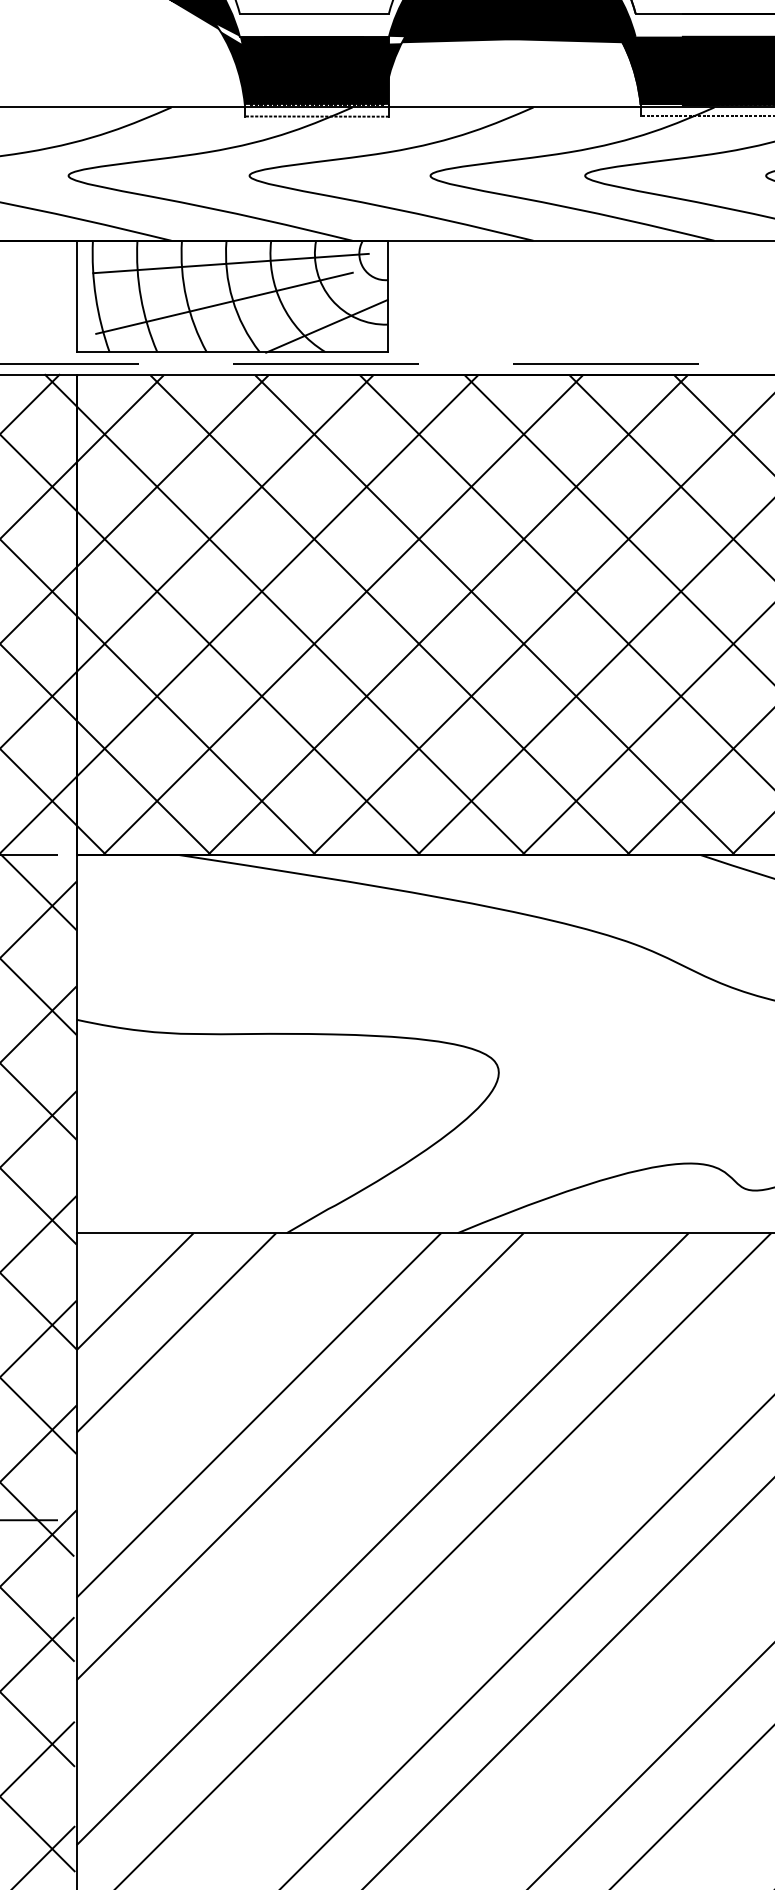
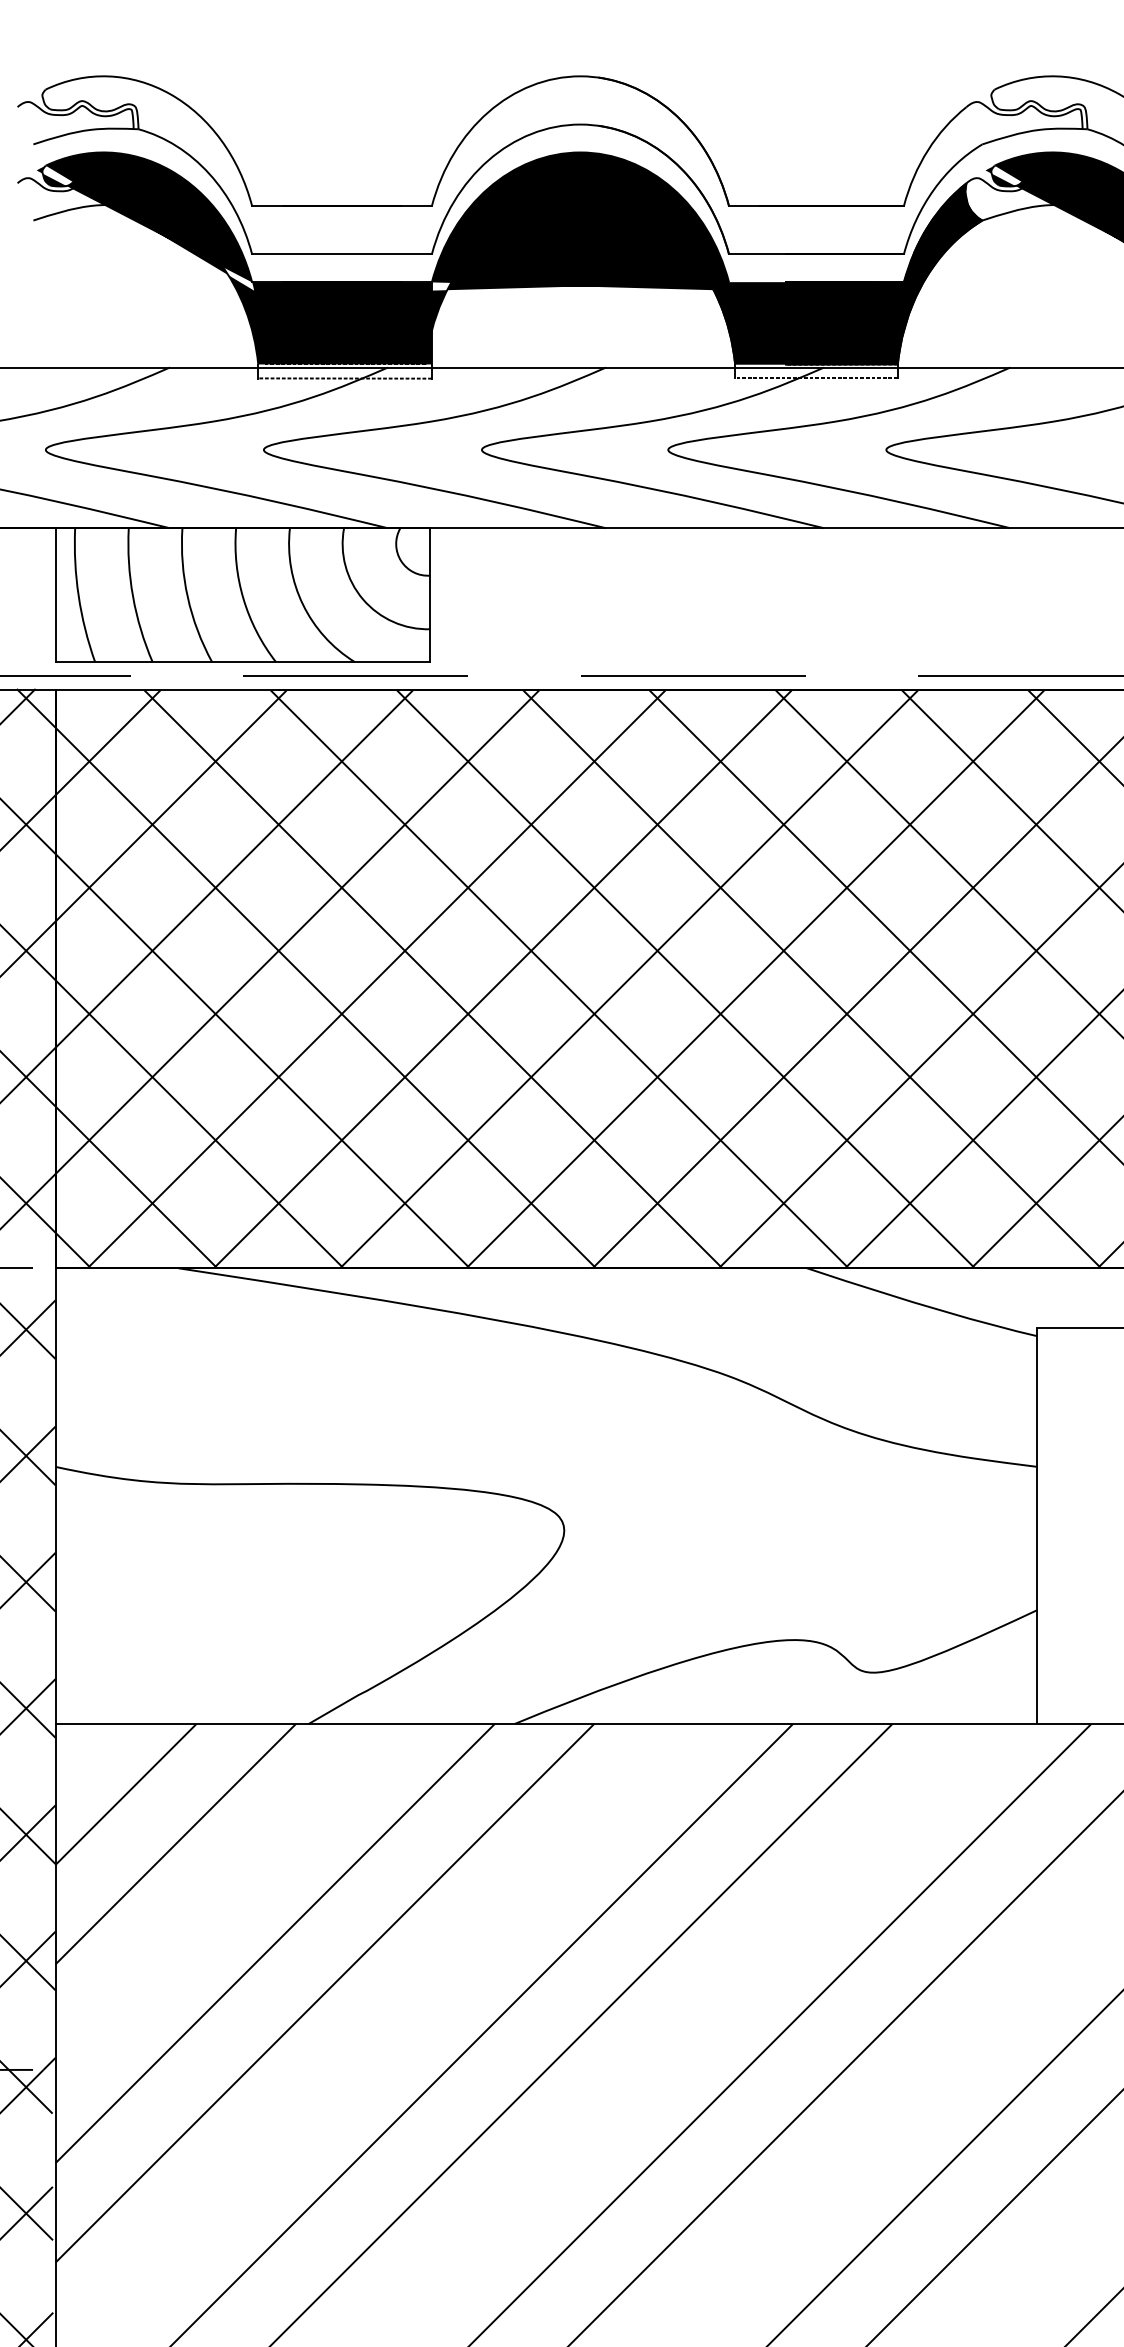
line: (230, 263) -> (241, 555), removed
line: (224, 303) -> (233, 603), removed
line: (326, 326) -> (356, 631), removed

